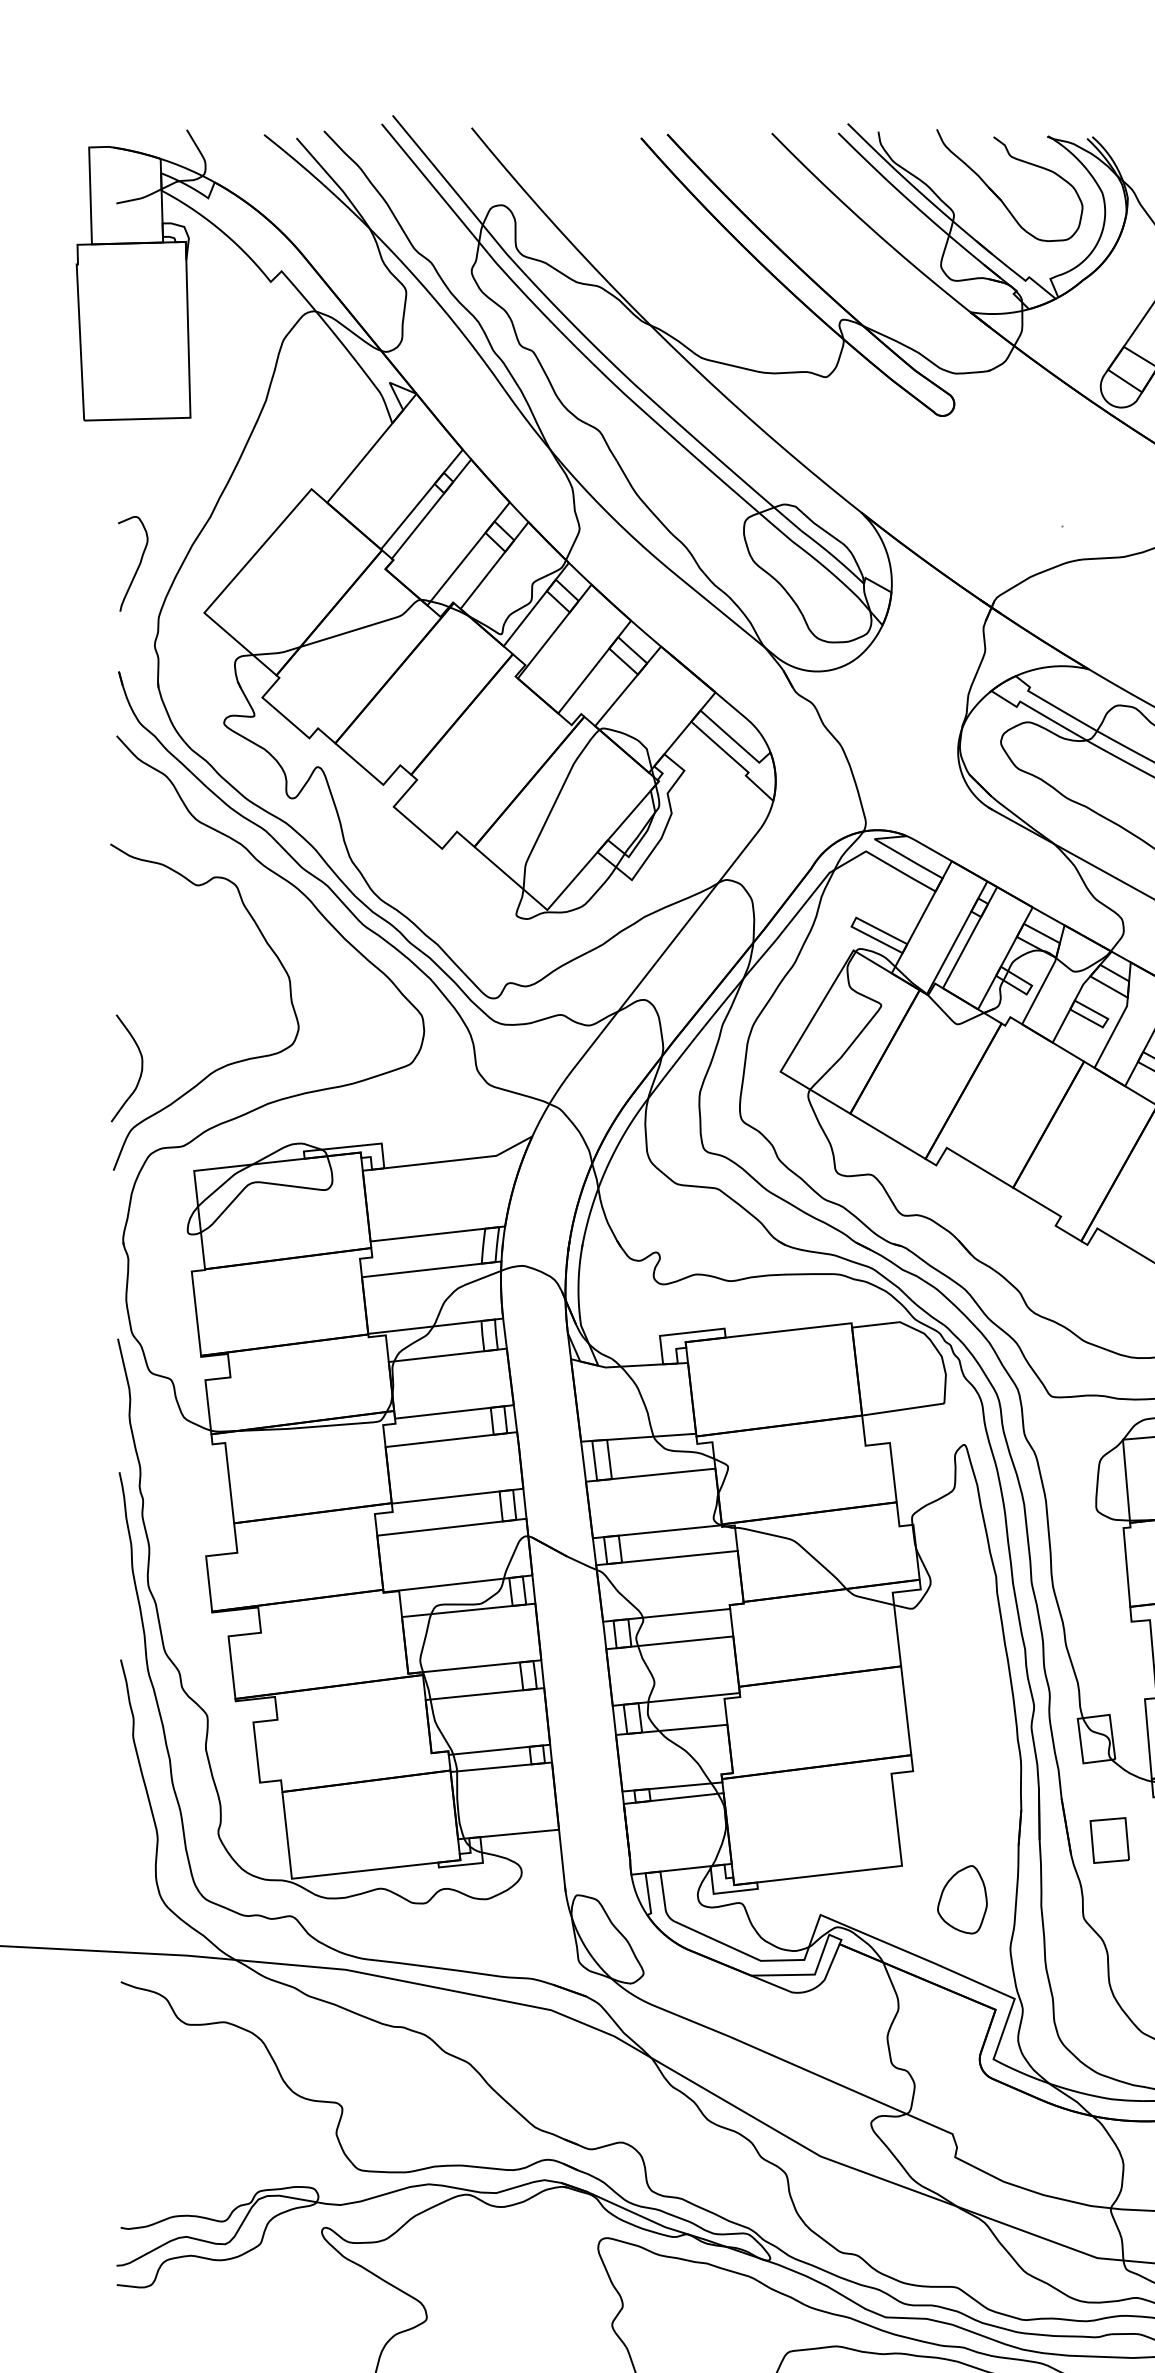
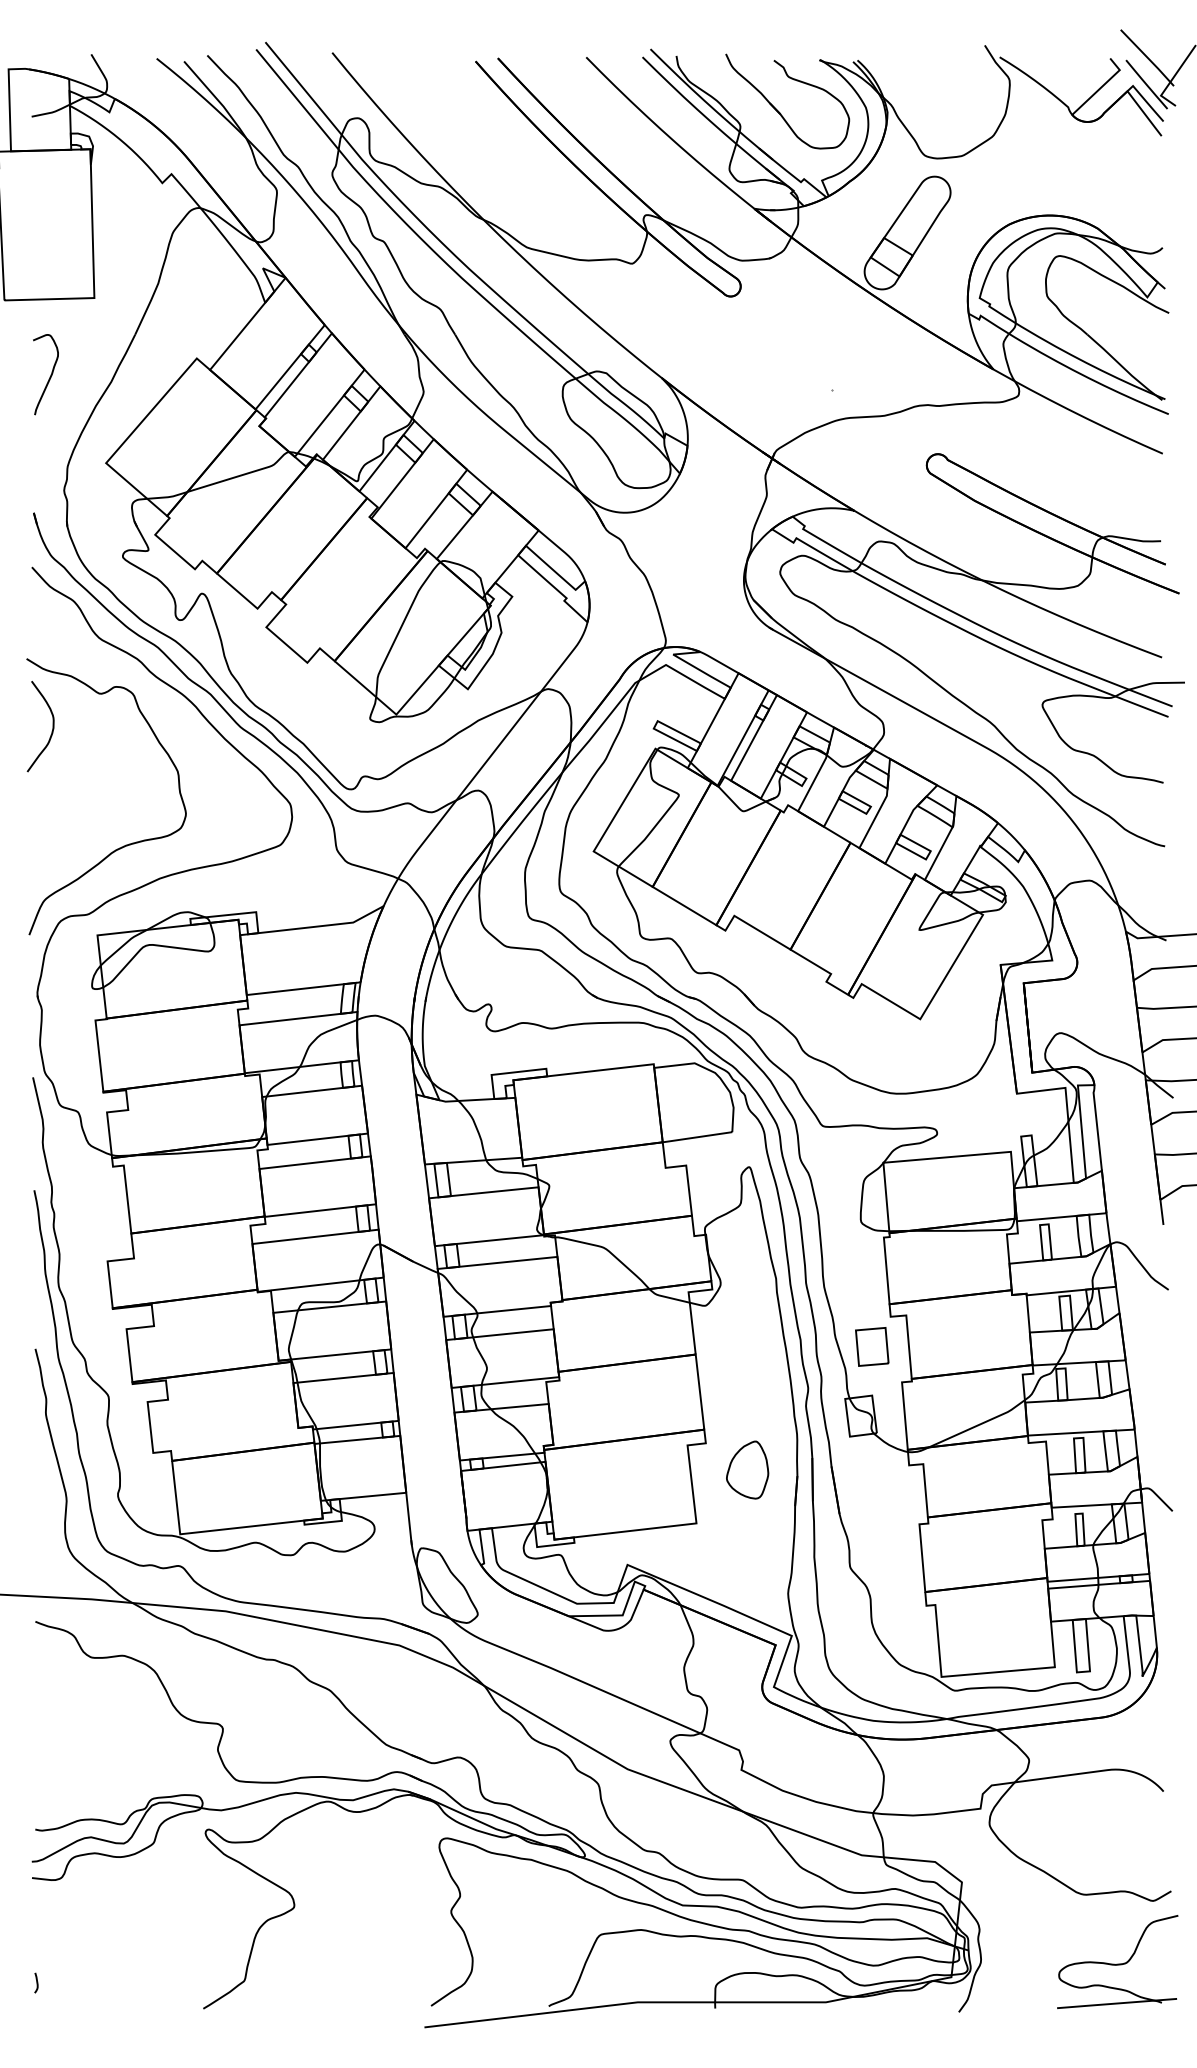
curve: (137, 566) -> (49, 376), moved
curve: (140, 1068) -> (52, 726), moved
part: (1110, 1840) -> (872, 1346), moved
part: (962, 1899) -> (747, 1469), moved

